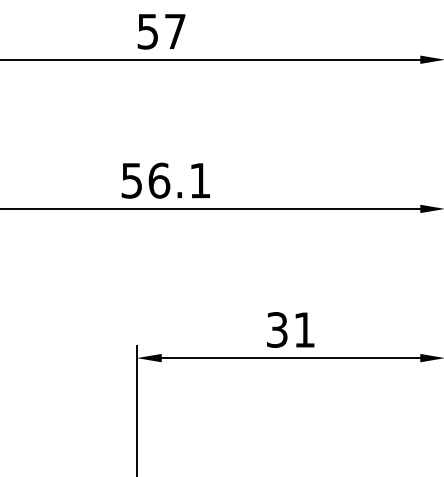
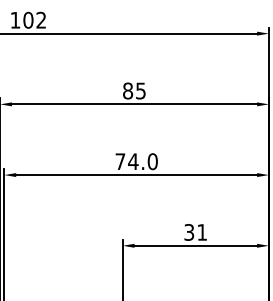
text: (161, 30) -> (134, 90), 57 -> 85
text: (165, 180) -> (136, 161), 56.1 -> 74.0

